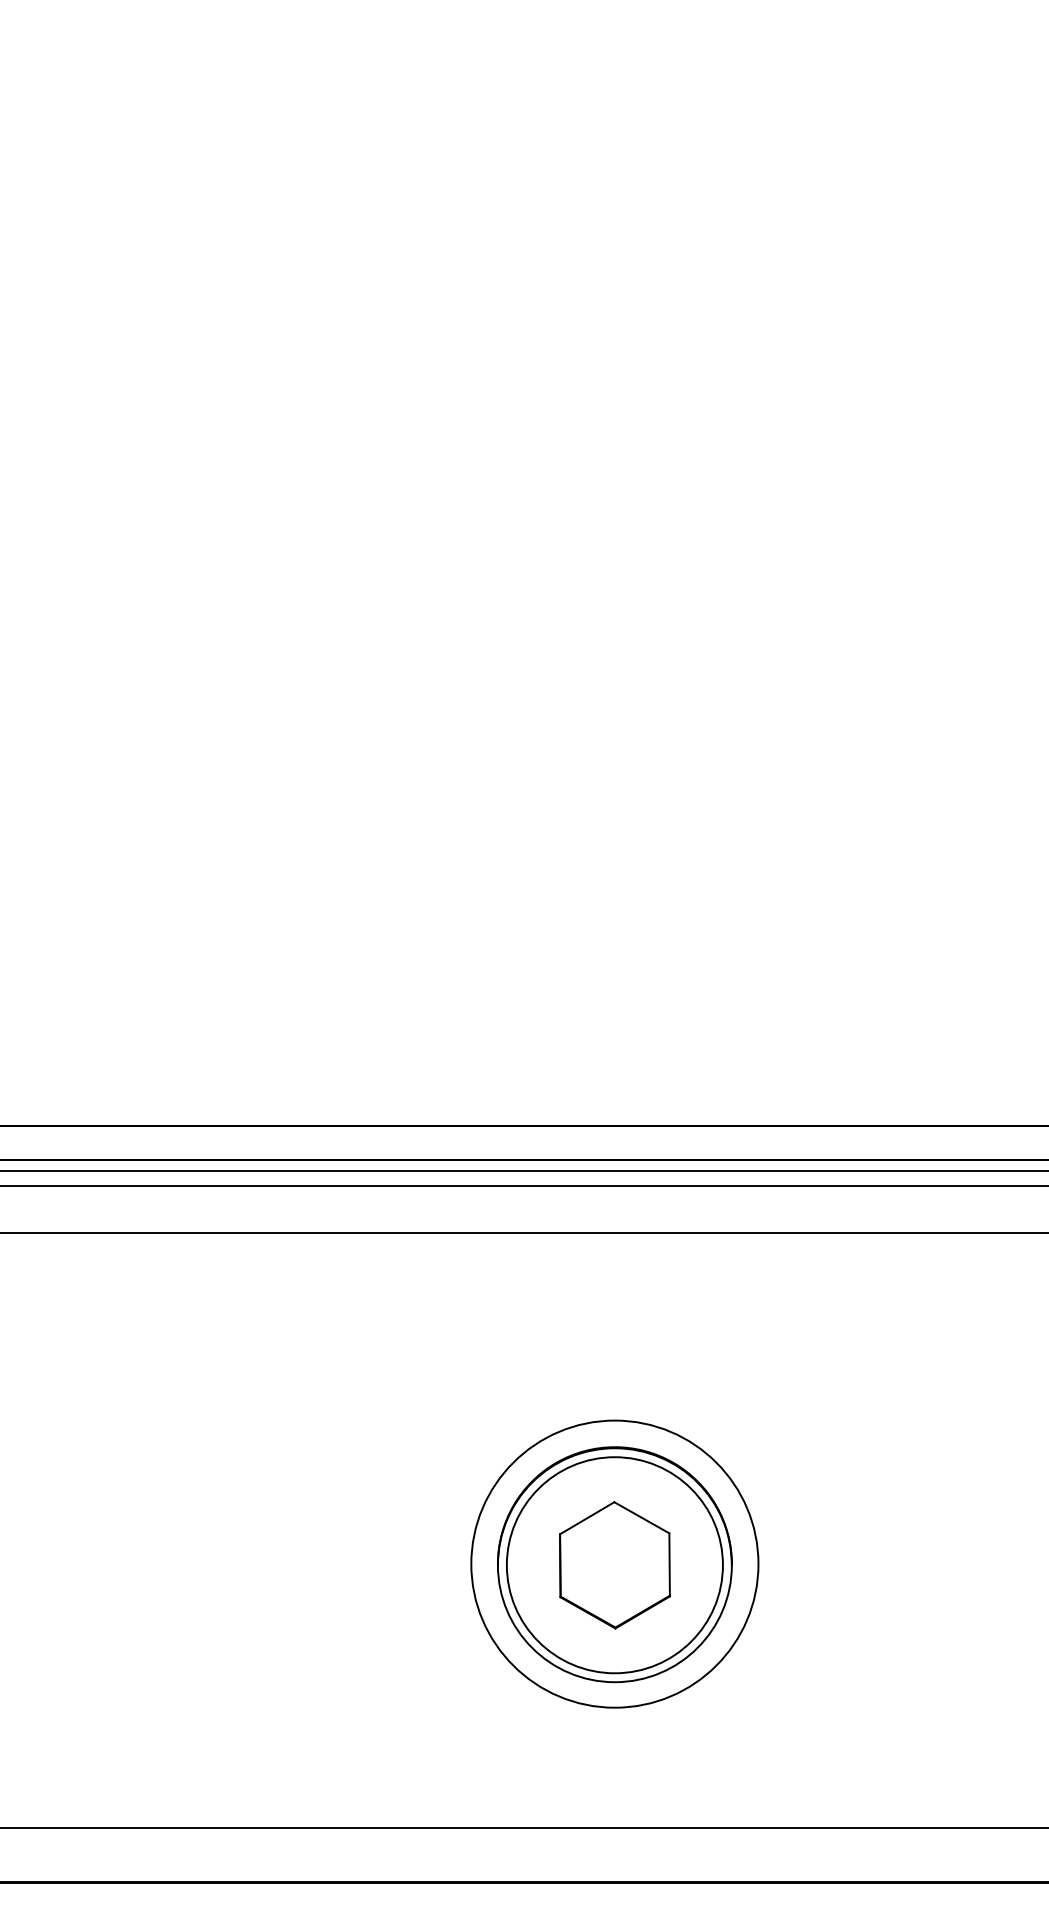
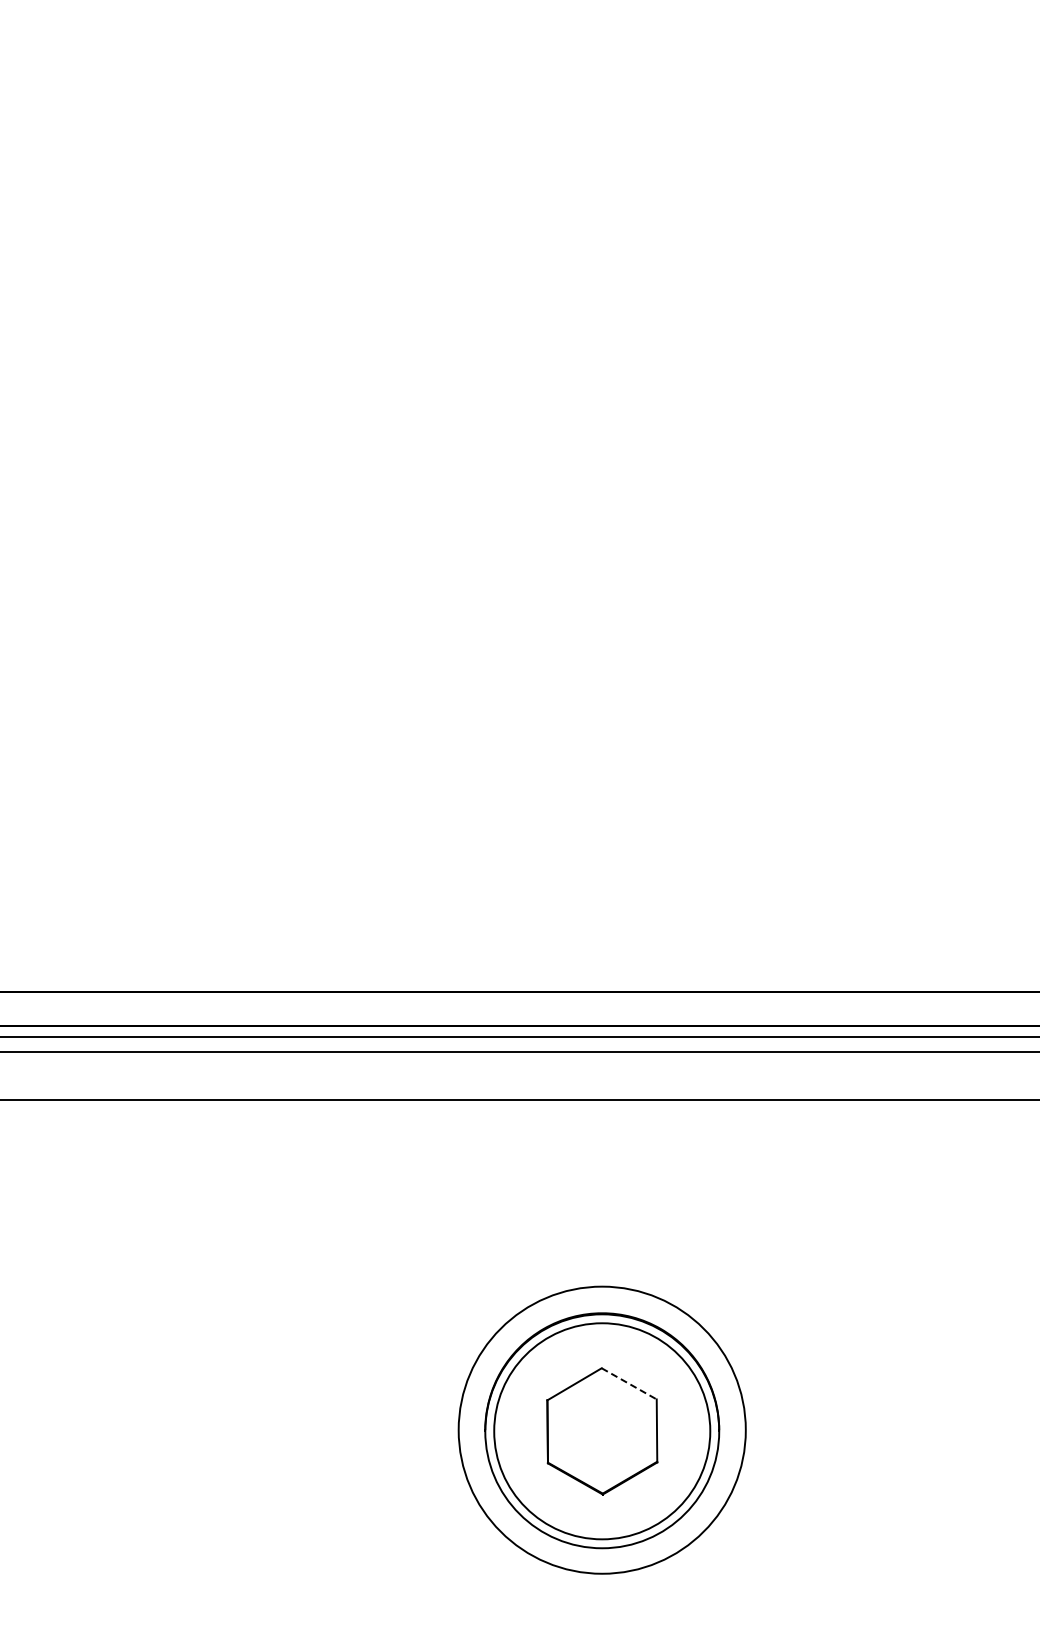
line: (641, 1517) -> (628, 1383), solid -> dashed

